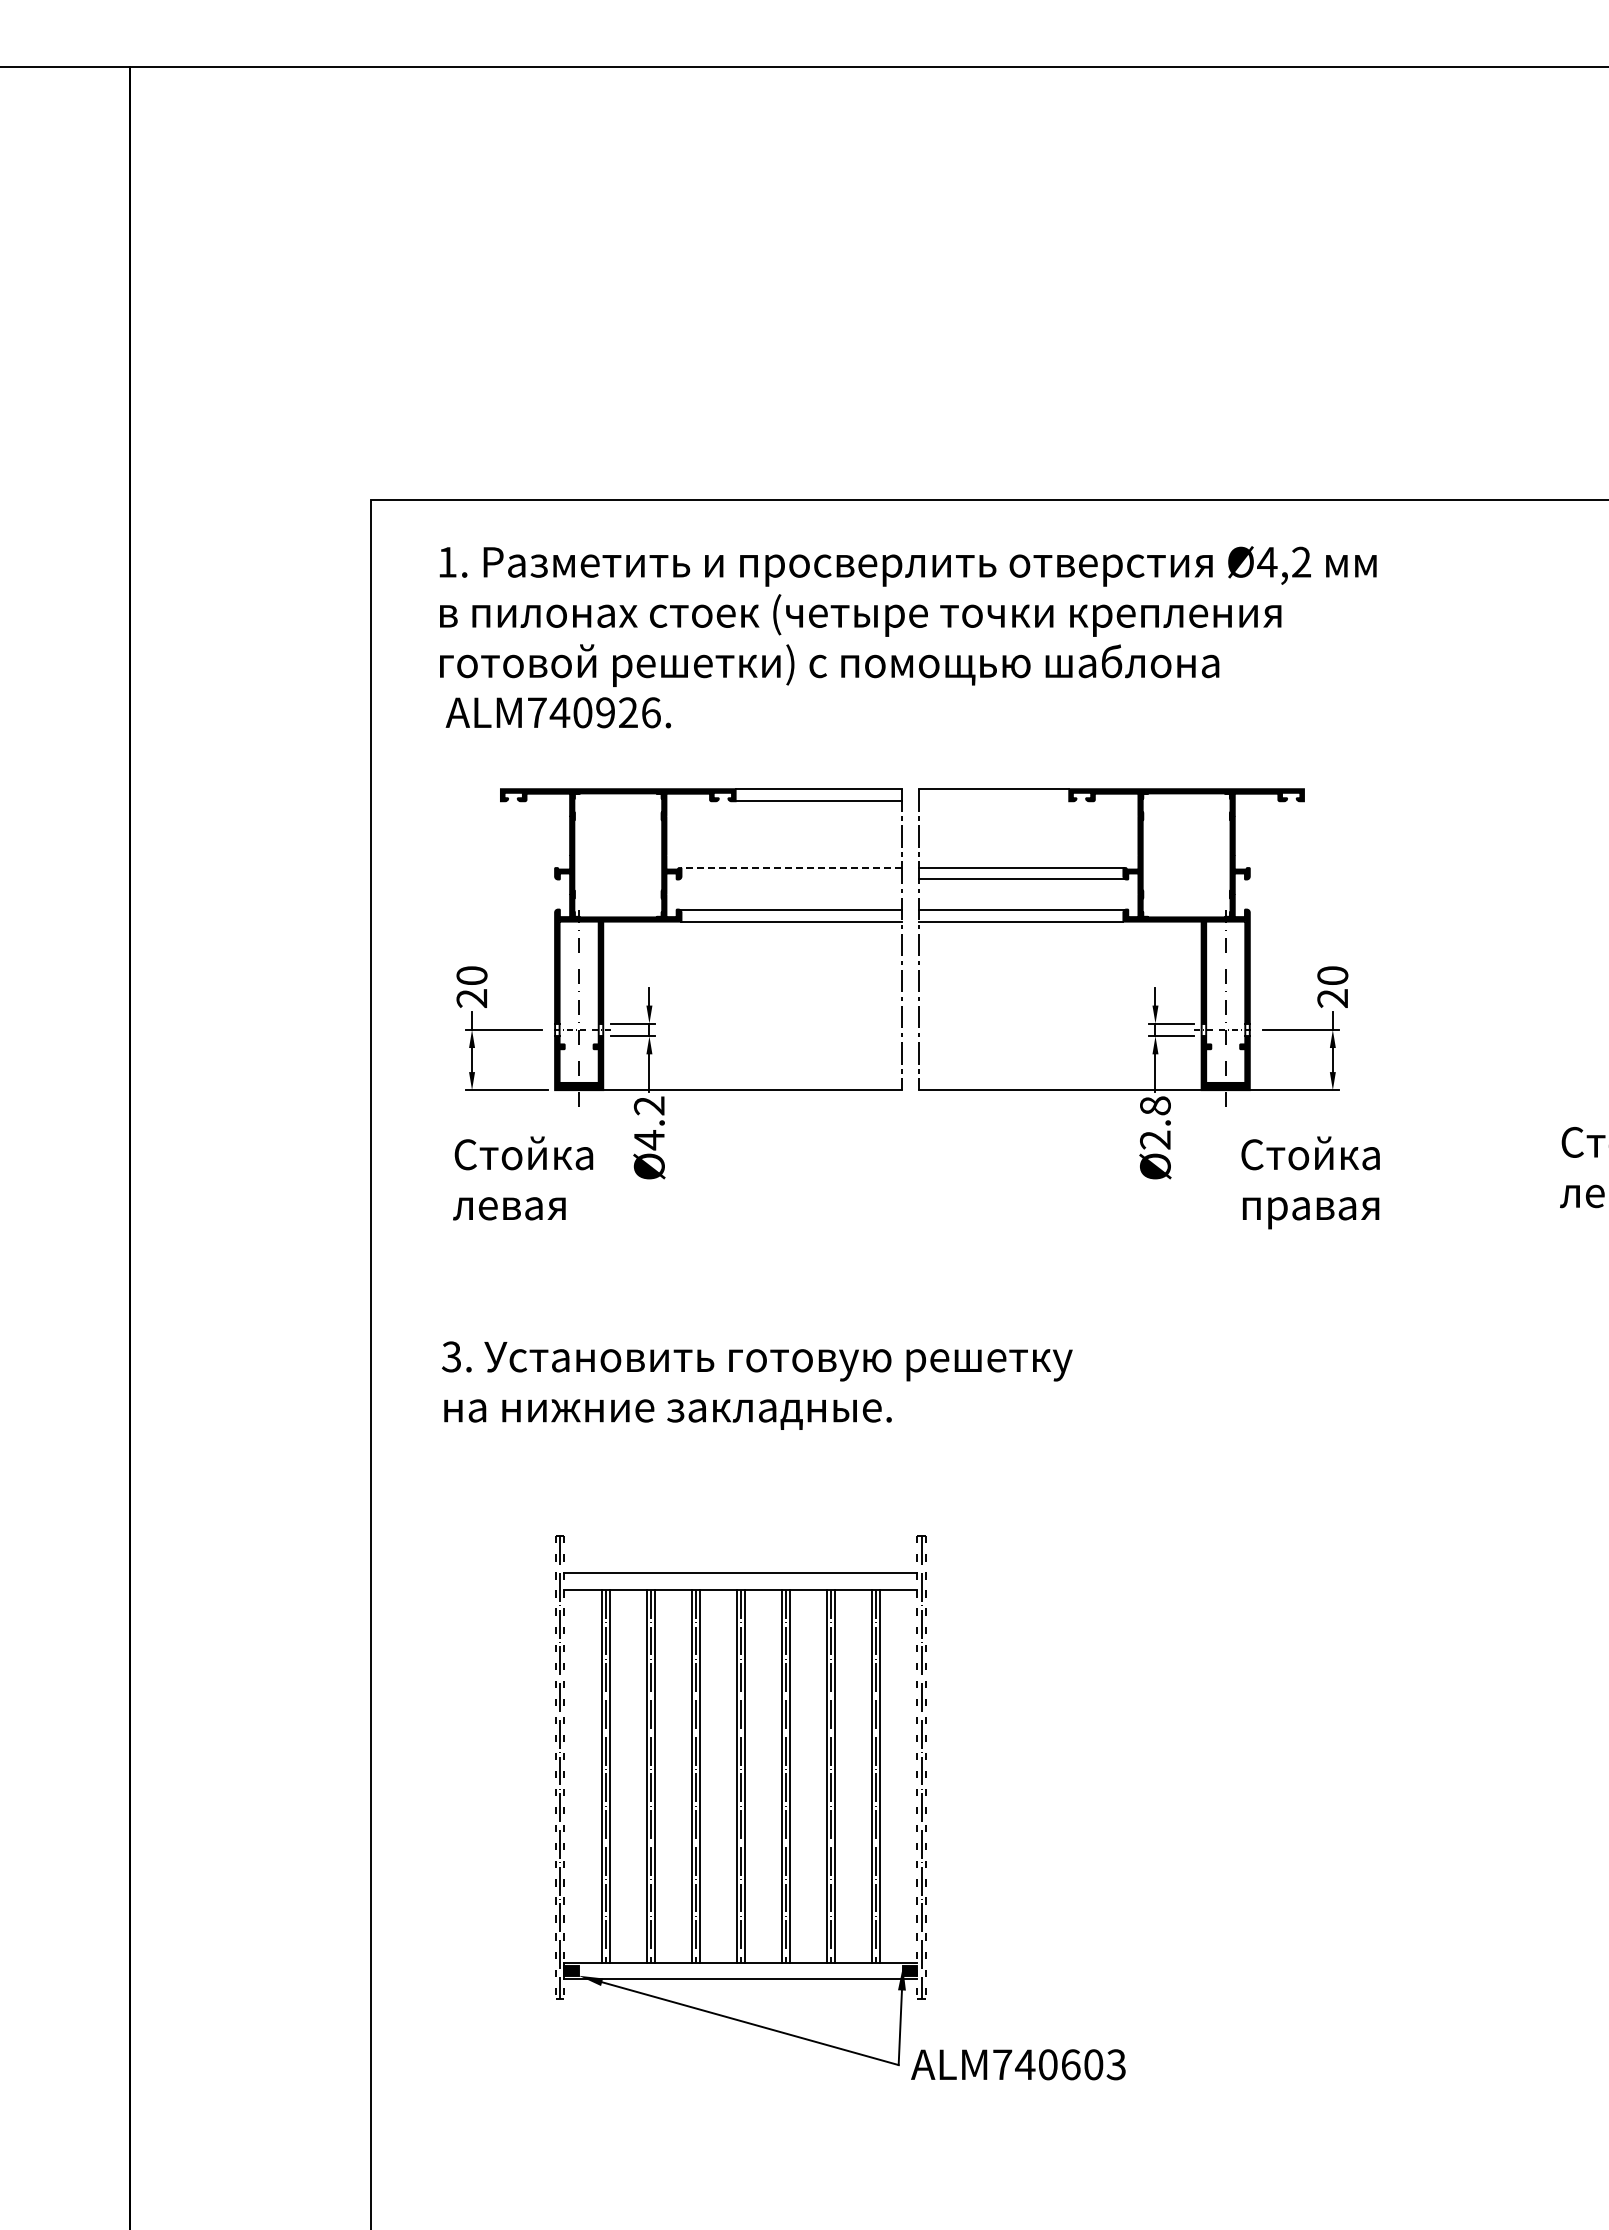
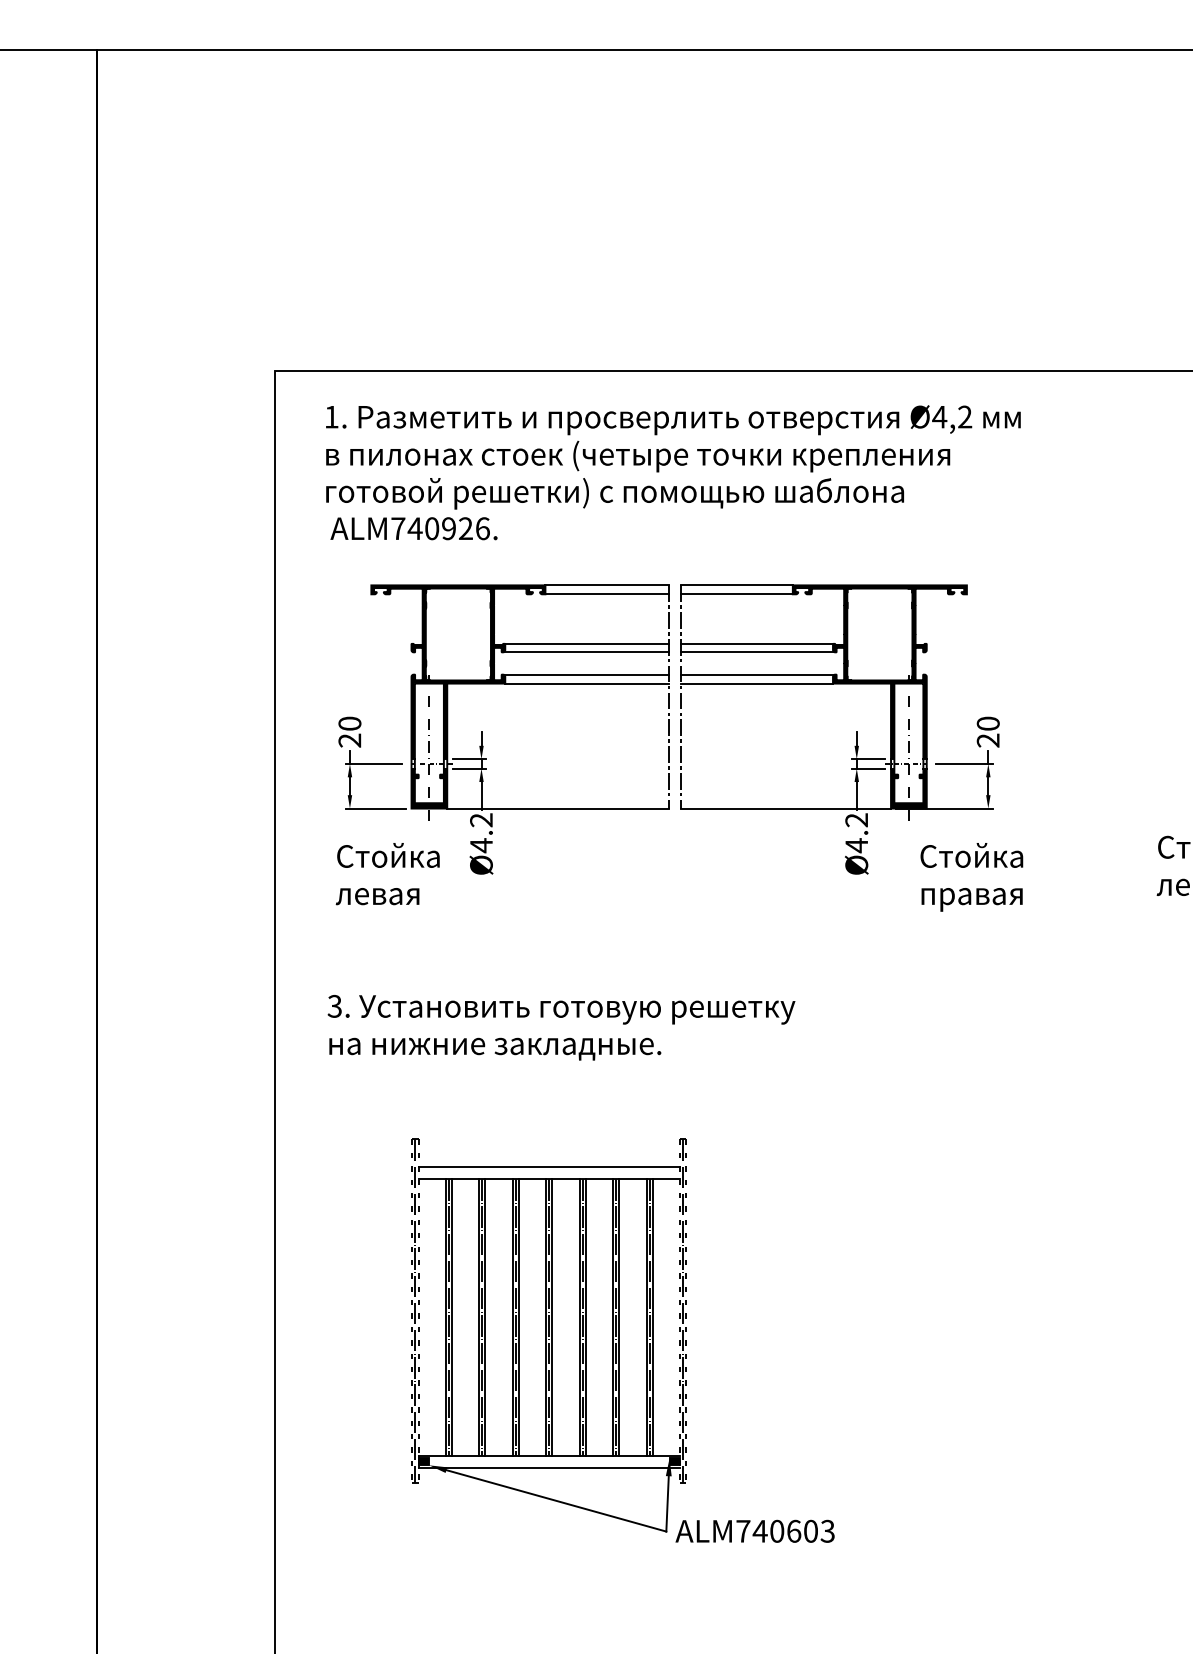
line: (993, 801) -> (736, 594), added
line: (791, 868) -> (586, 644), dashed -> solid
line: (790, 879) -> (586, 652), added
text: (1155, 1123) -> (856, 833), Ø2.8 -> Ø4.2

